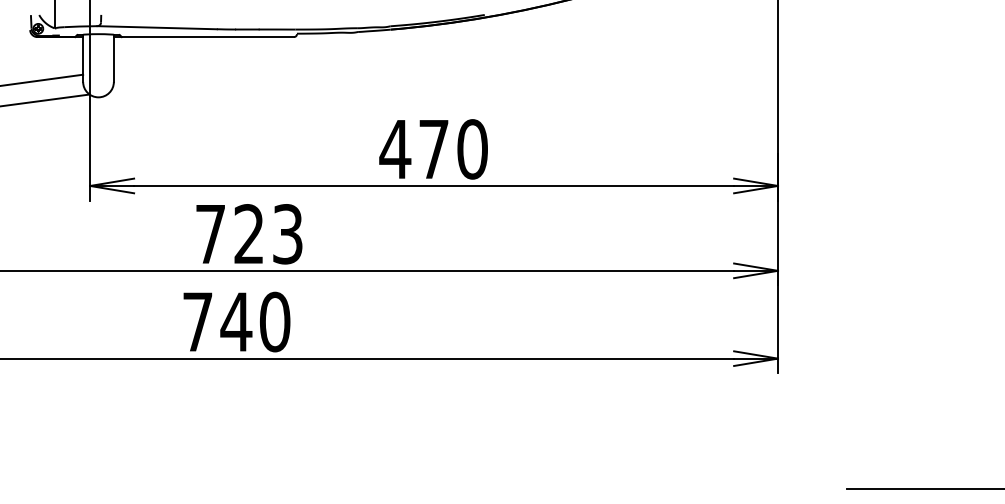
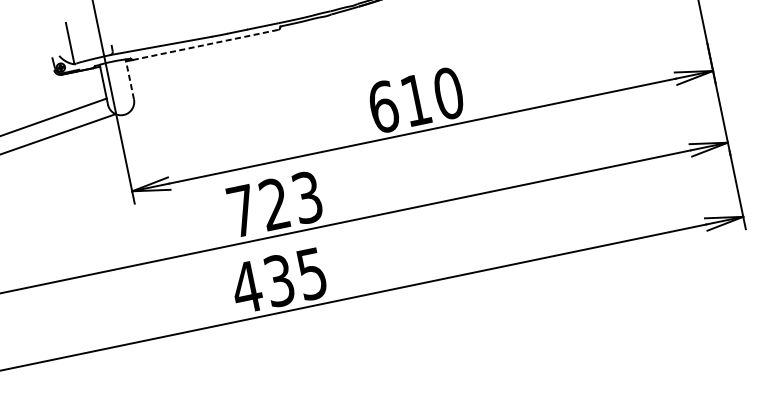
line: (208, 37) -> (206, 45), solid -> dashed
line: (113, 58) -> (129, 79), solid -> dashed
text: (413, 149) -> (398, 103), 470 -> 610
text: (235, 321) -> (278, 280), 740 -> 435

